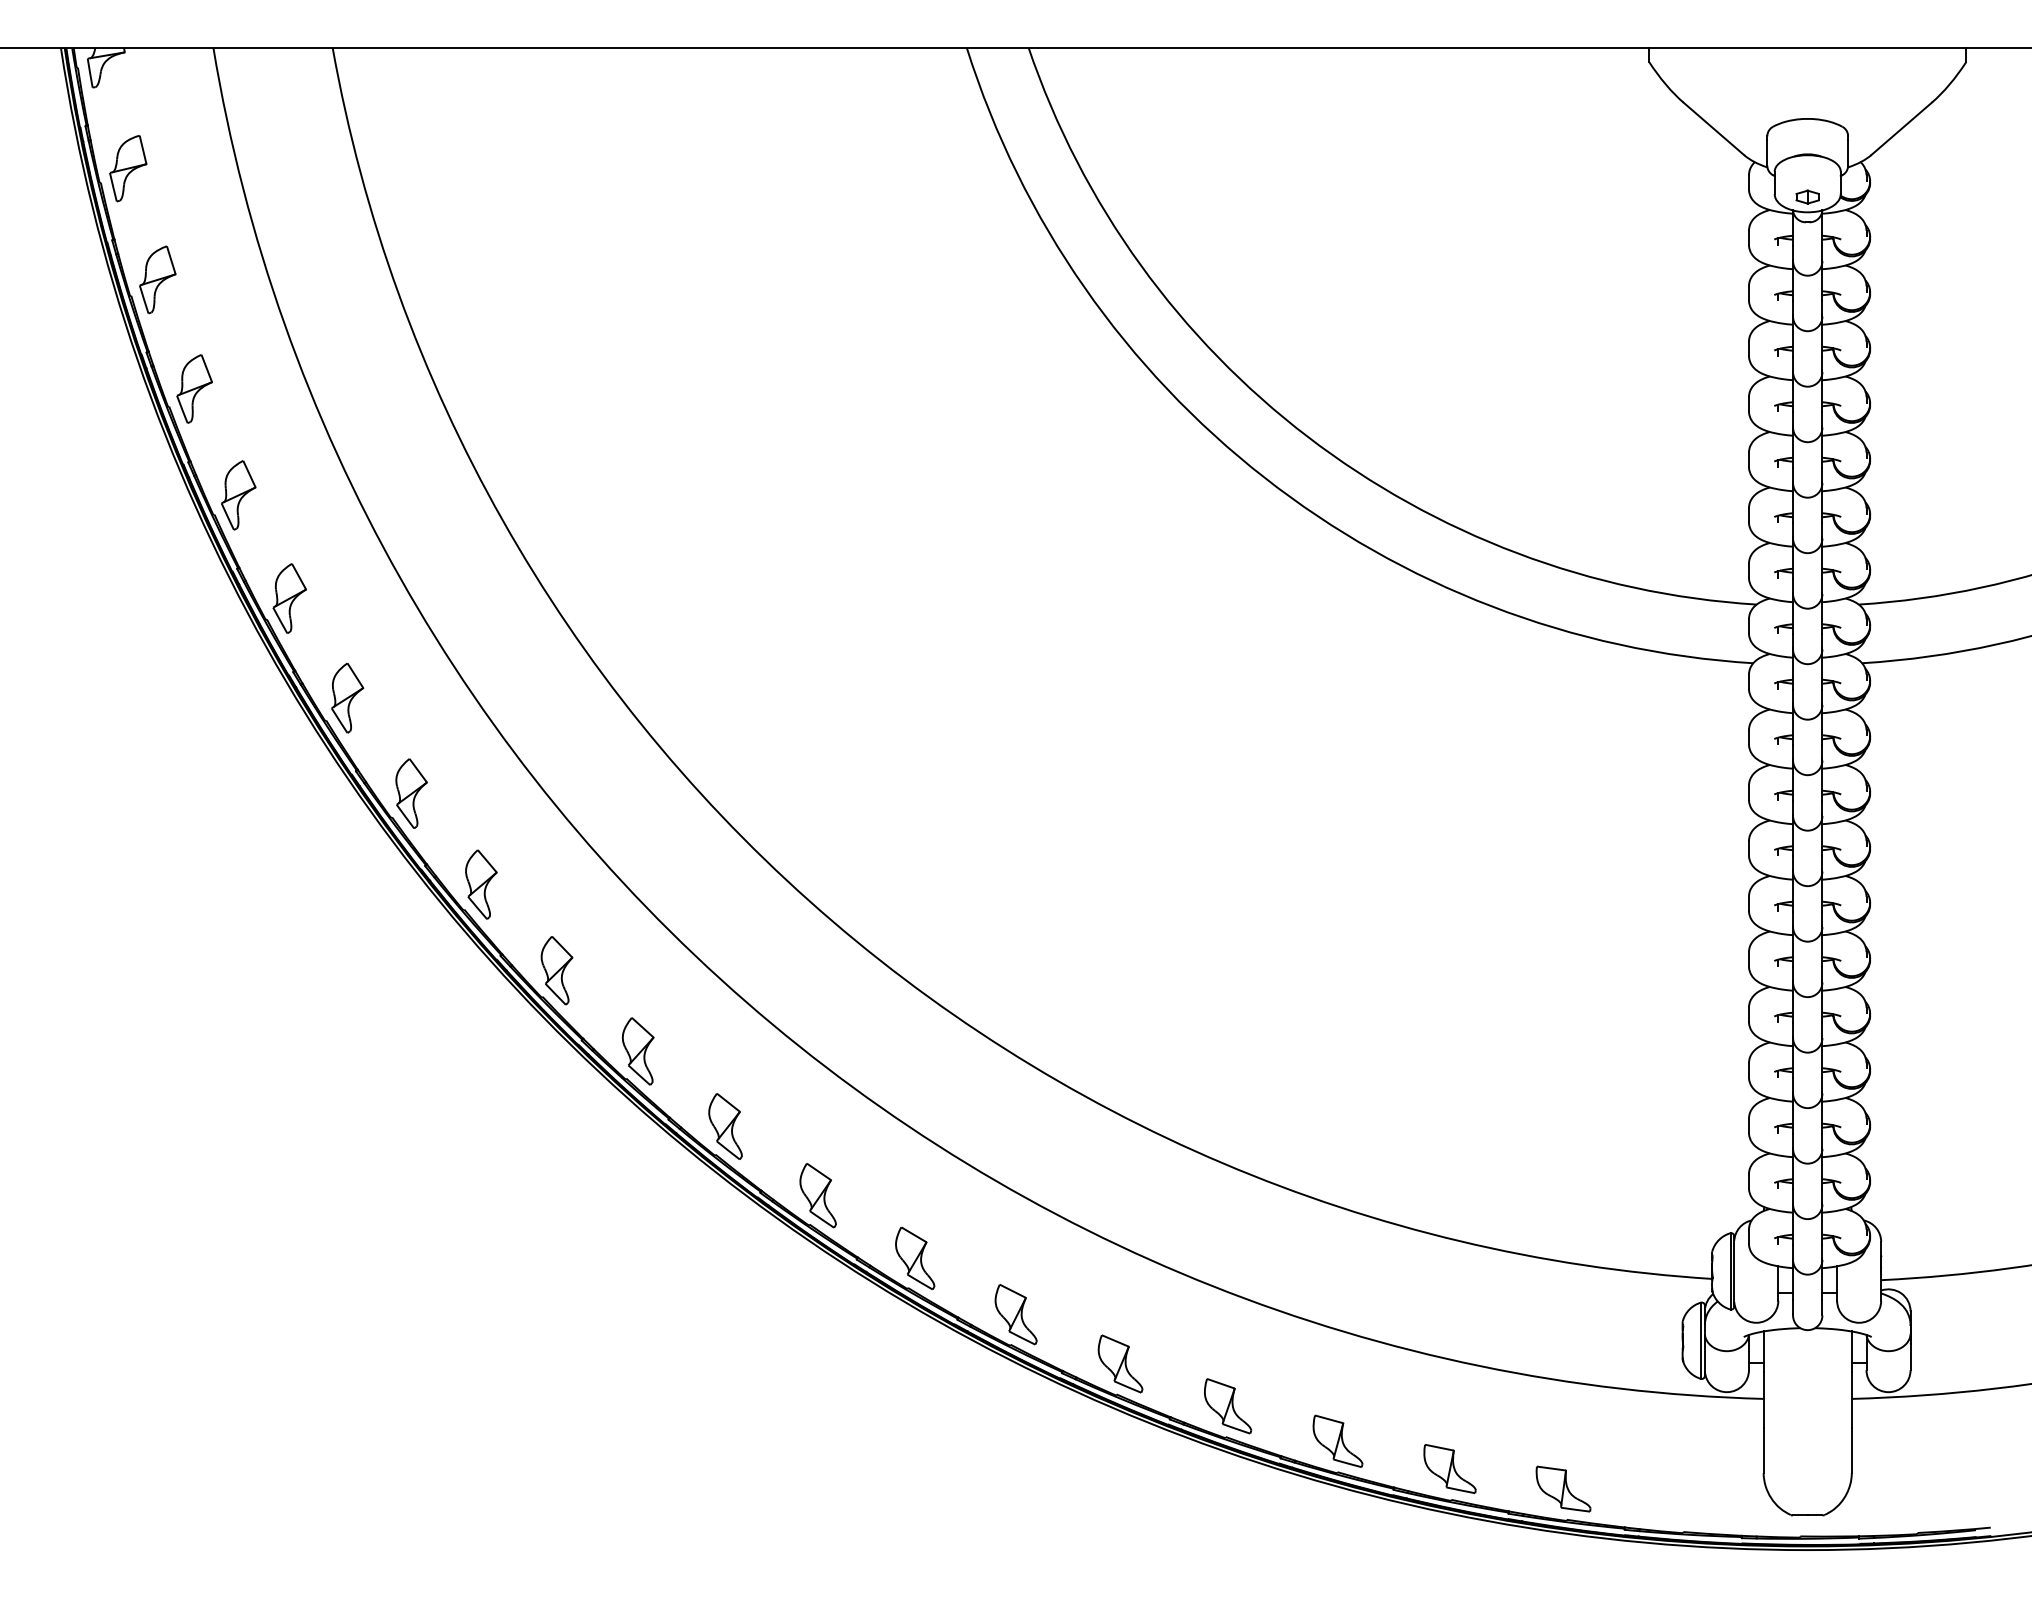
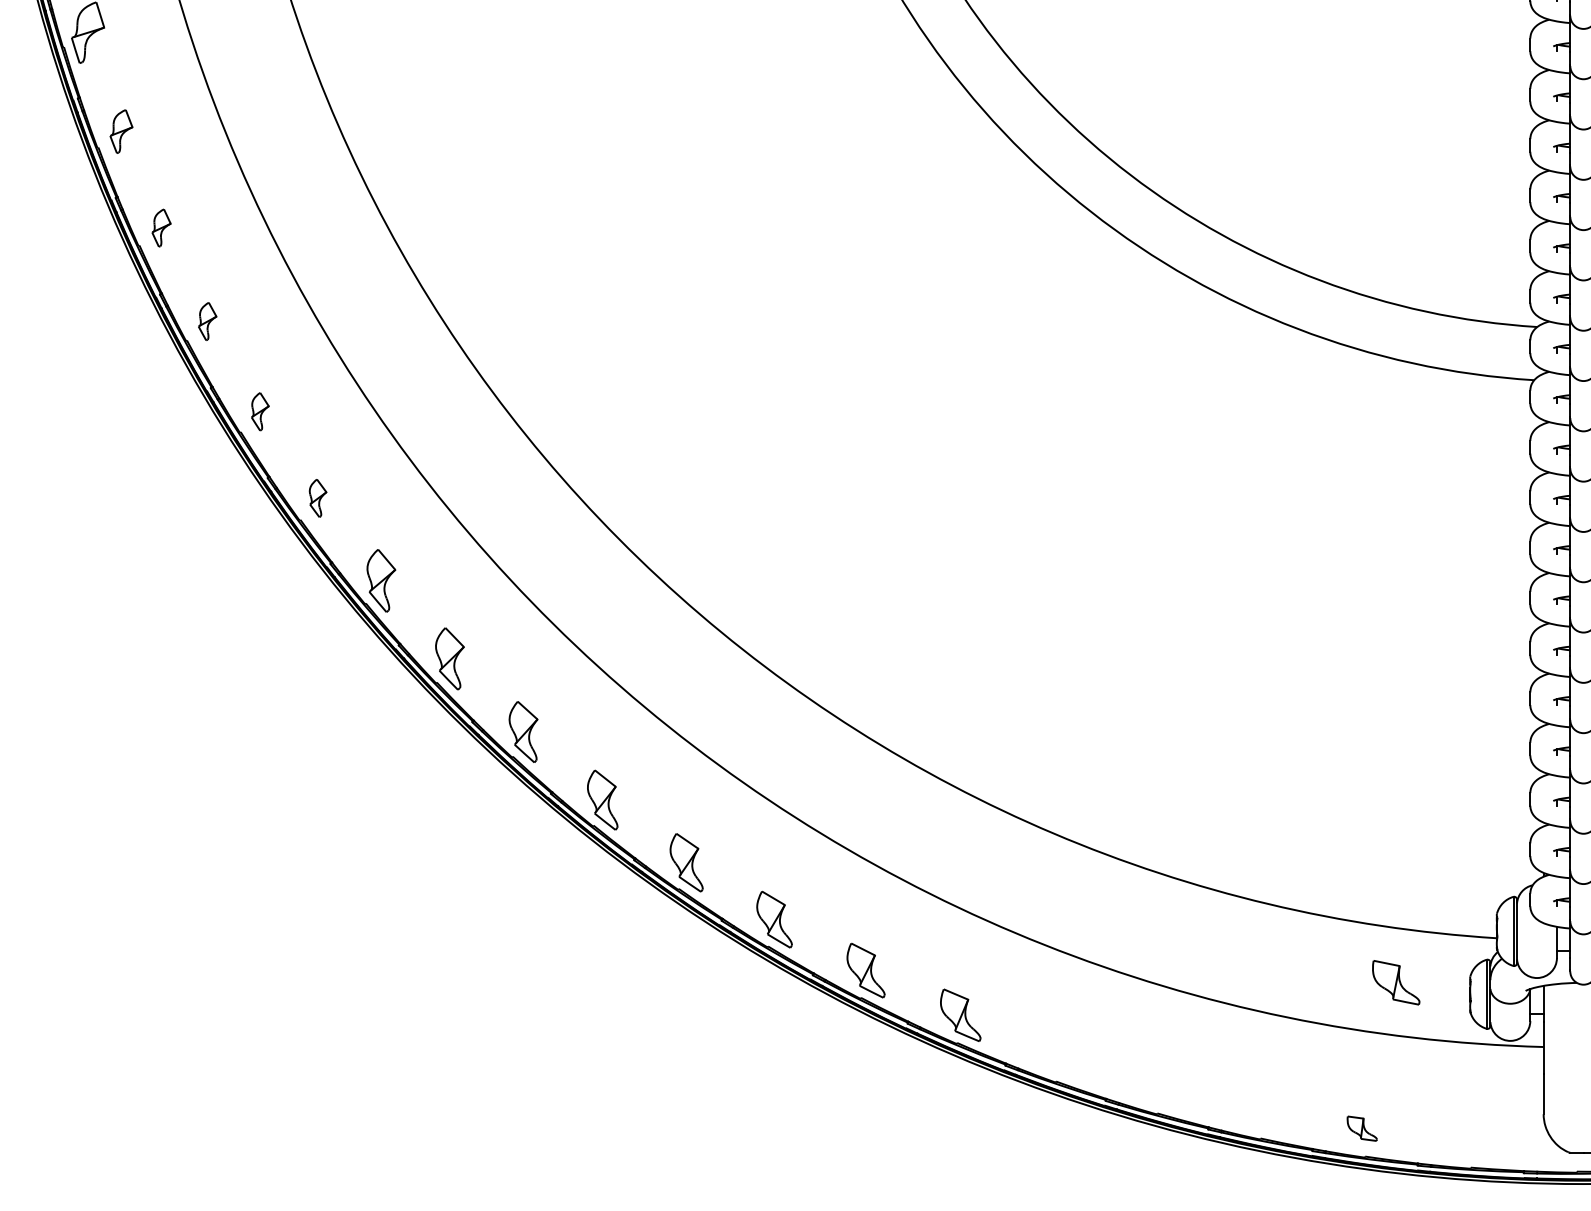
part: (194, 388) -> (121, 131), size x0.7
part: (238, 495) -> (161, 228), size x0.6
part: (289, 598) -> (207, 321), size x0.6
part: (347, 697) -> (260, 411), size x0.6
part: (411, 793) -> (318, 498), size x0.6
part: (1228, 1406) -> (1058, 1053), removed
part: (1337, 1440) -> (1157, 1084), removed
part: (1449, 1468) -> (1395, 982), moved
part: (1563, 1488) -> (1362, 1128), size x0.6

